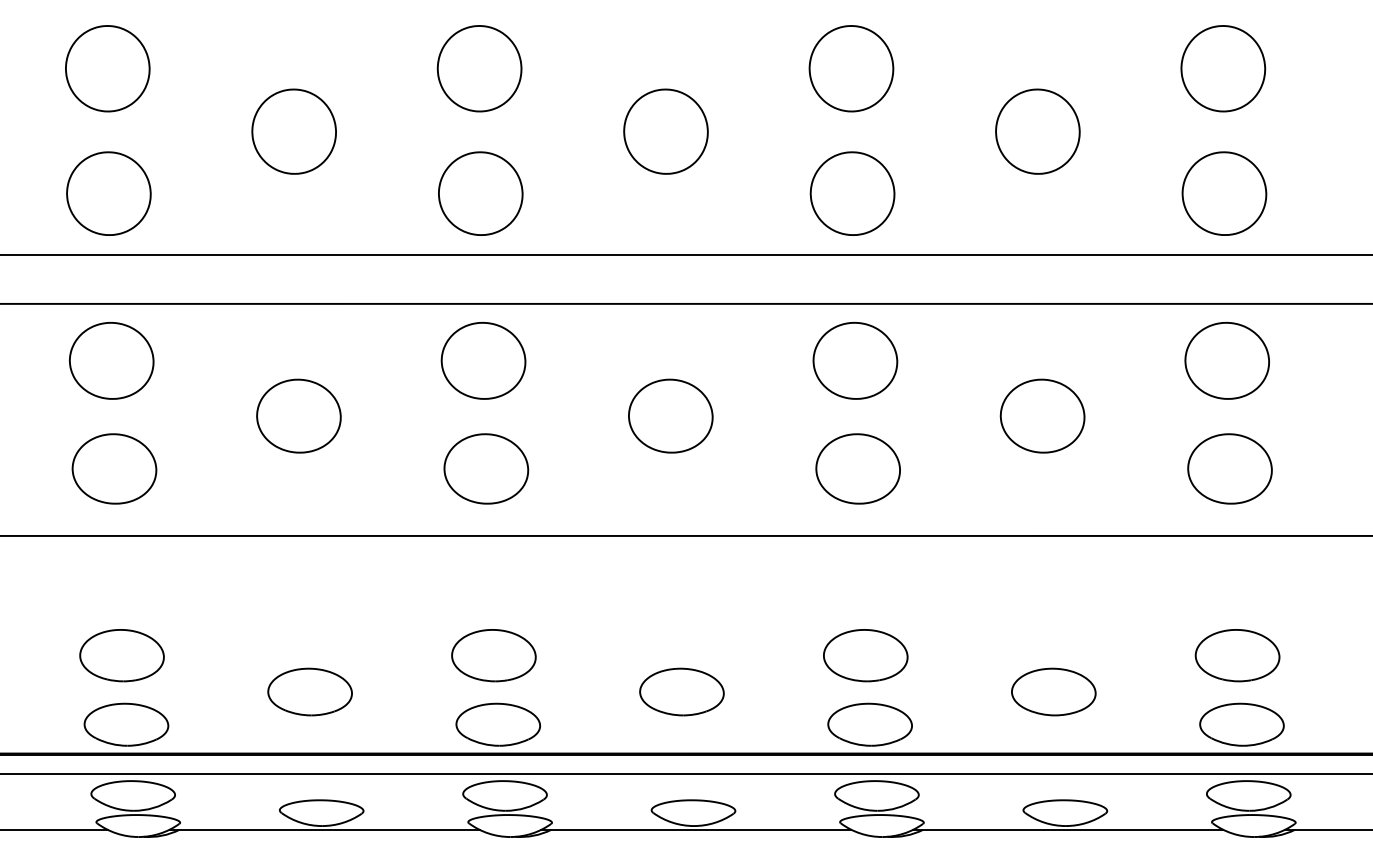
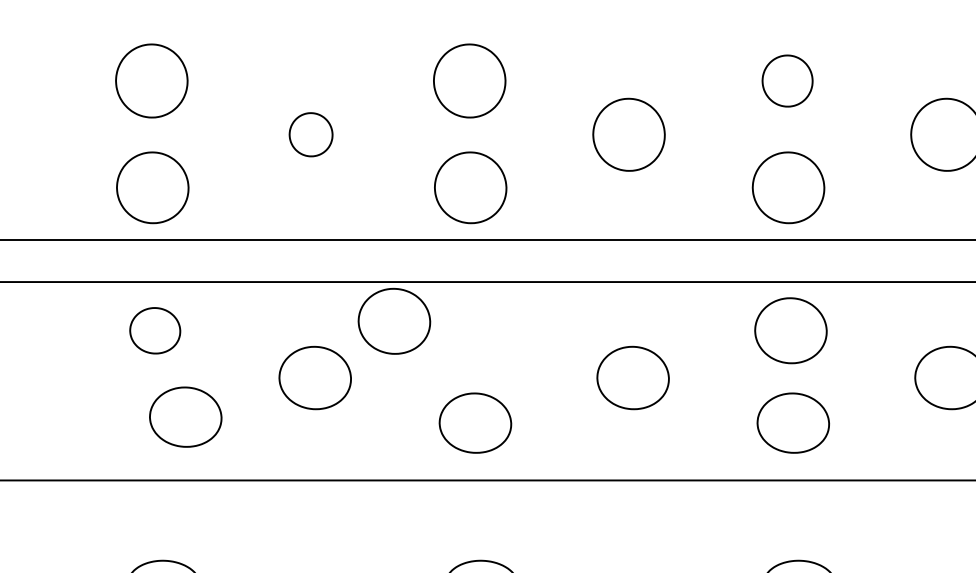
part: (851, 68) -> (787, 80), size x0.7
part: (293, 131) -> (310, 134), size x0.6
part: (111, 360) -> (154, 330), size x0.7
part: (483, 360) -> (394, 321), moved
part: (114, 468) -> (185, 416), moved

